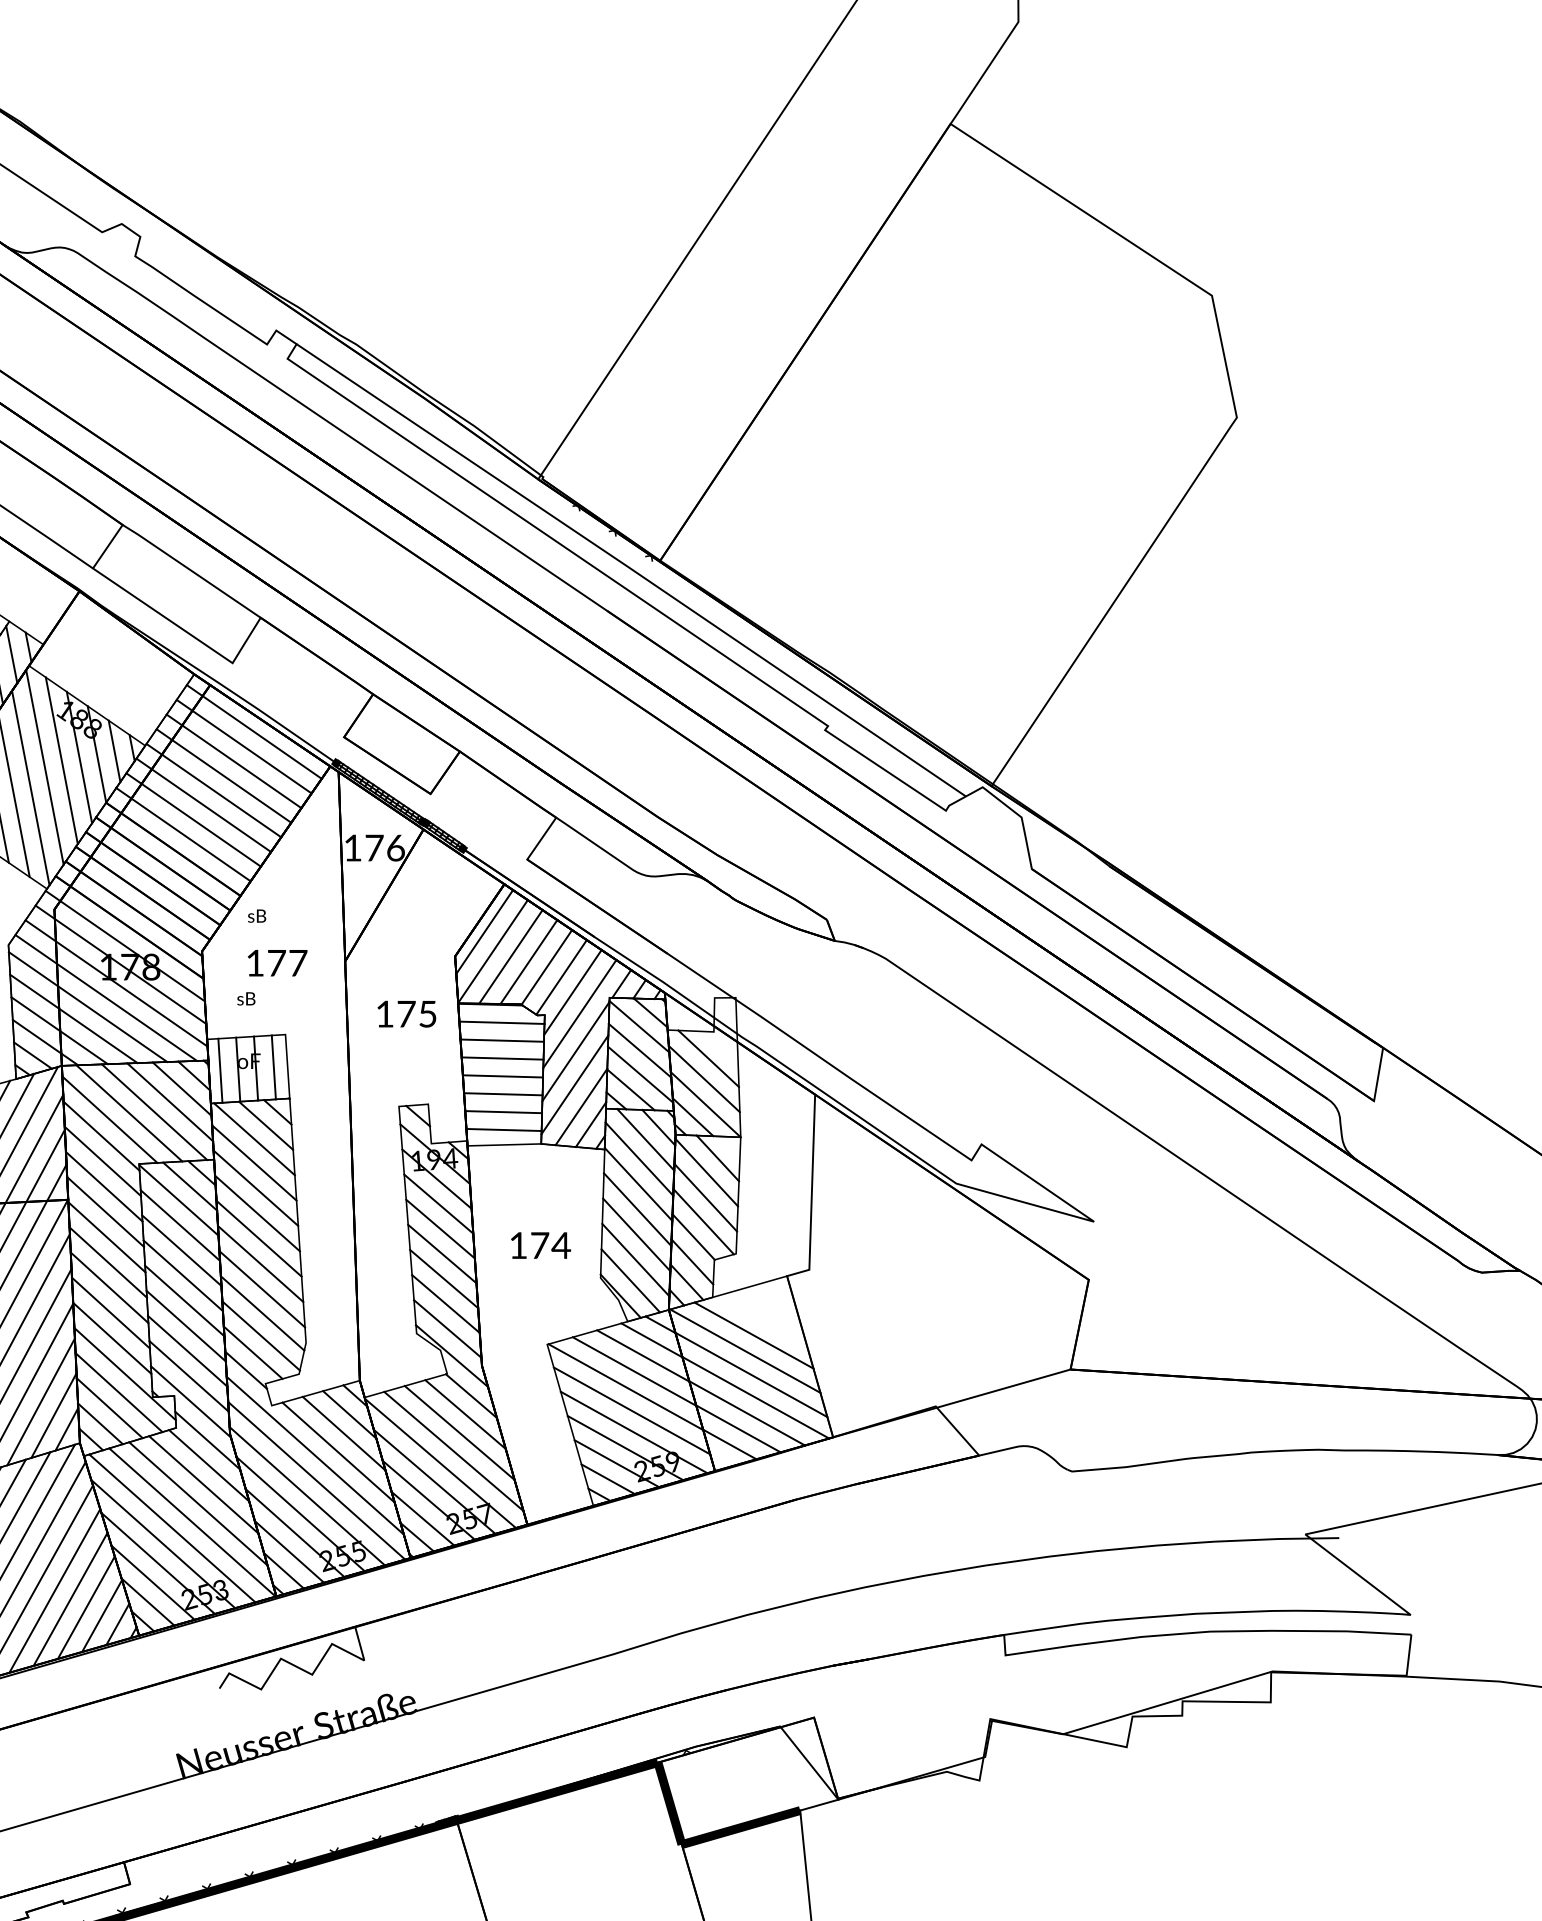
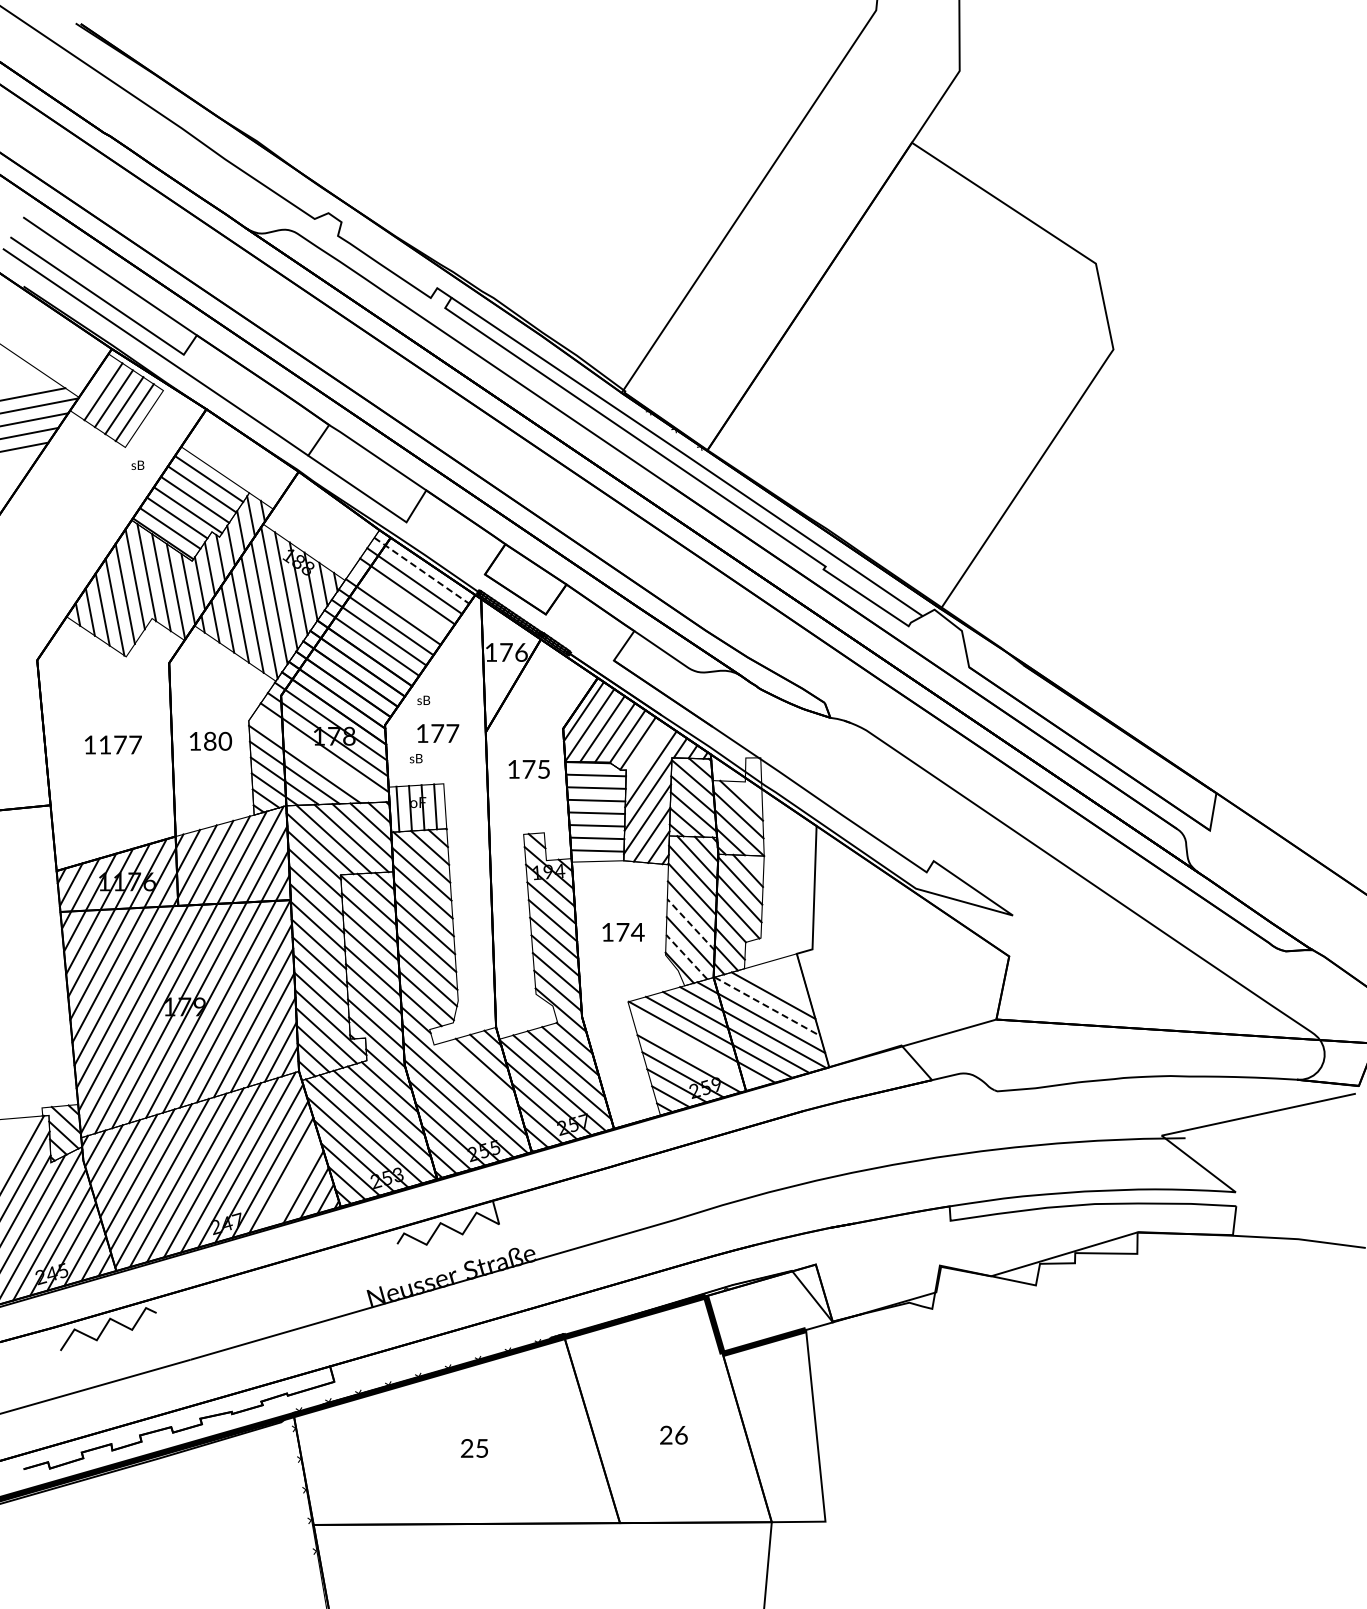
line: (253, 731) -> (421, 570), solid -> dashed
line: (224, 775) -> (400, 601), removed
line: (572, 992) -> (645, 754), removed
line: (106, 997) -> (317, 757), removed
line: (637, 1234) -> (691, 924), solid -> dashed
line: (630, 1279) -> (686, 956), solid -> dashed
line: (745, 1350) -> (767, 1006), solid -> dashed
line: (631, 1410) -> (687, 1048), removed
line: (337, 1451) -> (480, 1077), removed
line: (70, 1599) -> (292, 1181), removed

